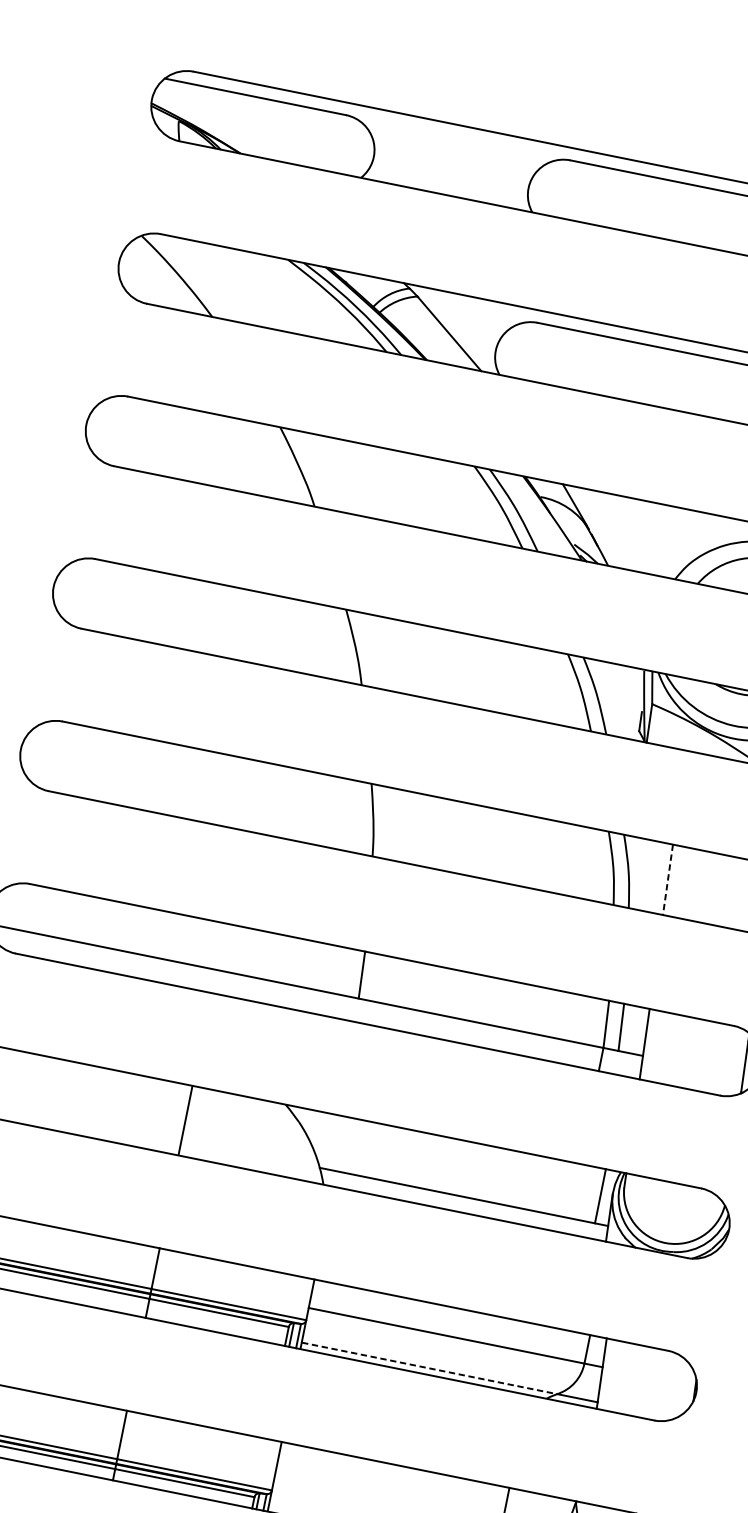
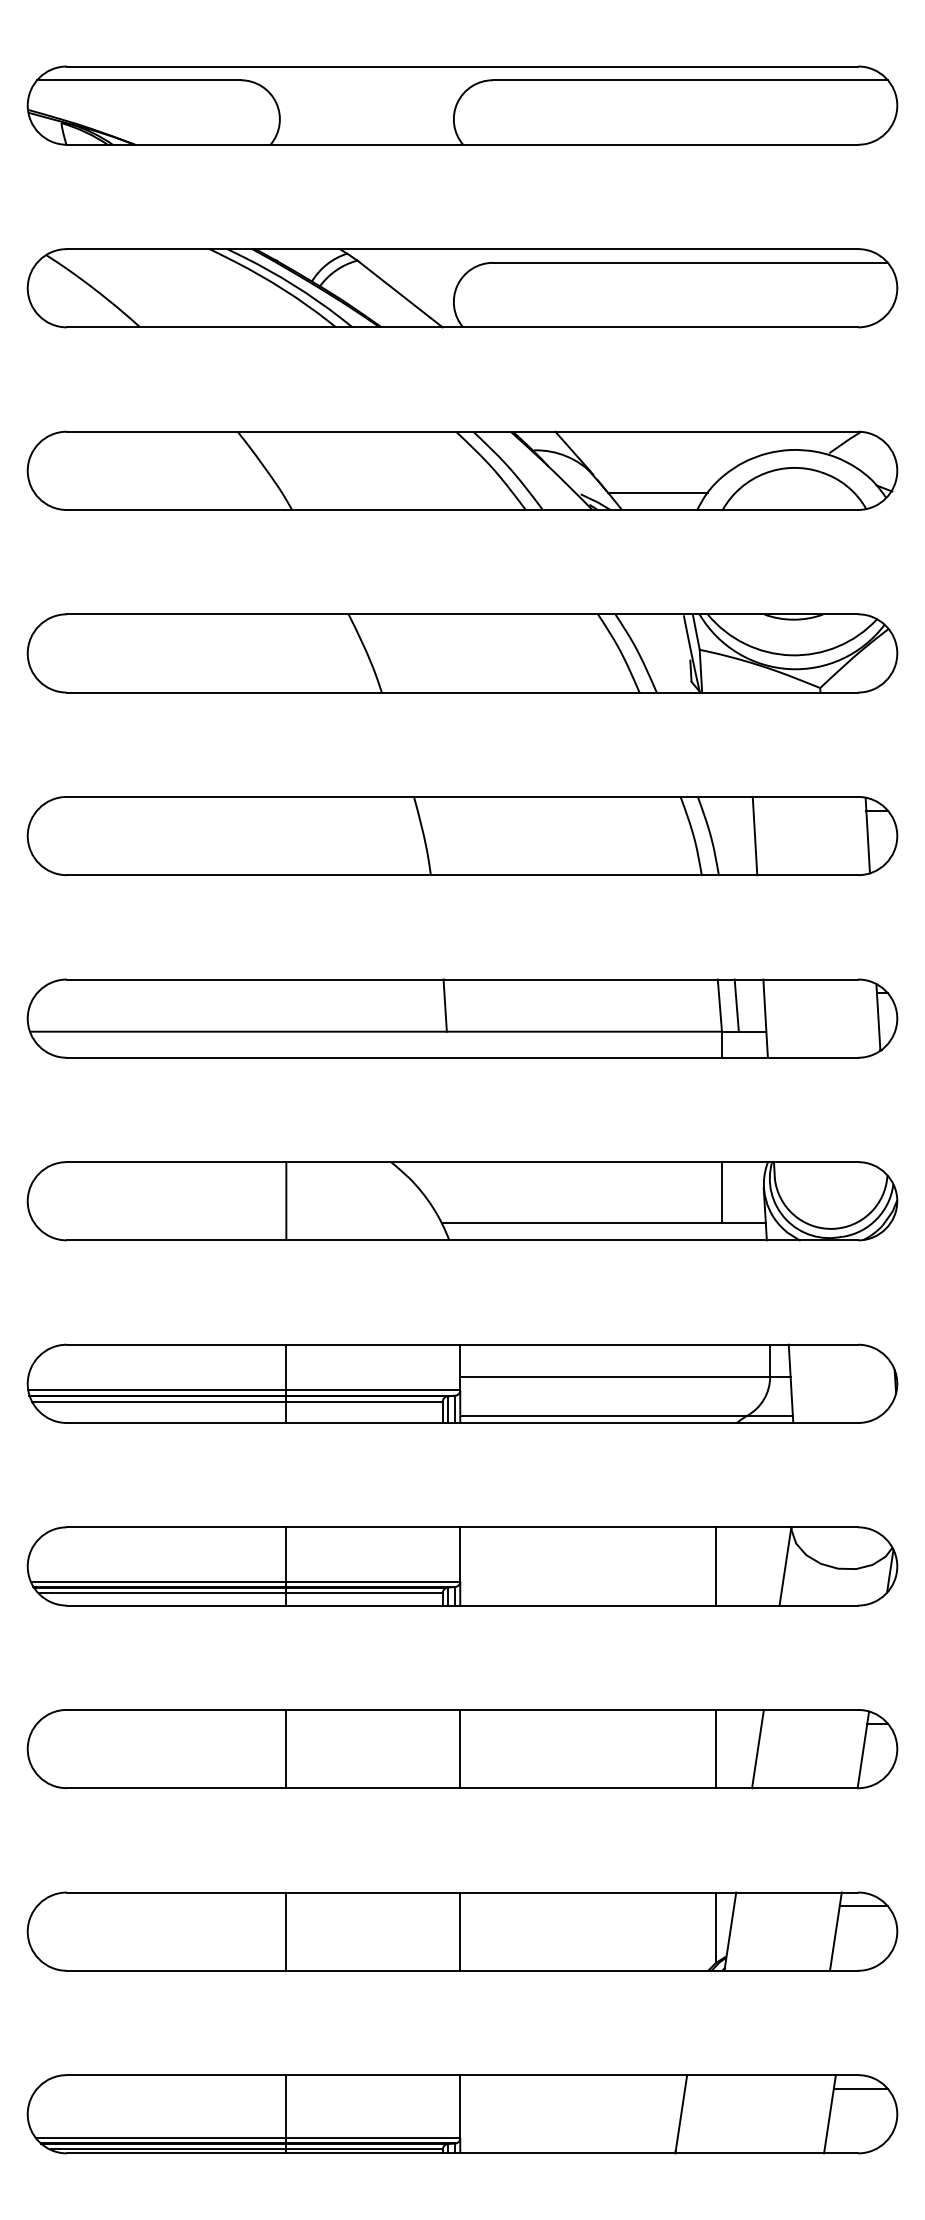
line: (642, 556) -> (657, 492), added
line: (668, 880) -> (755, 836), dashed -> solid
line: (600, 1196) -> (721, 1192), moved
line: (430, 1368) -> (604, 1415), dashed -> solid

